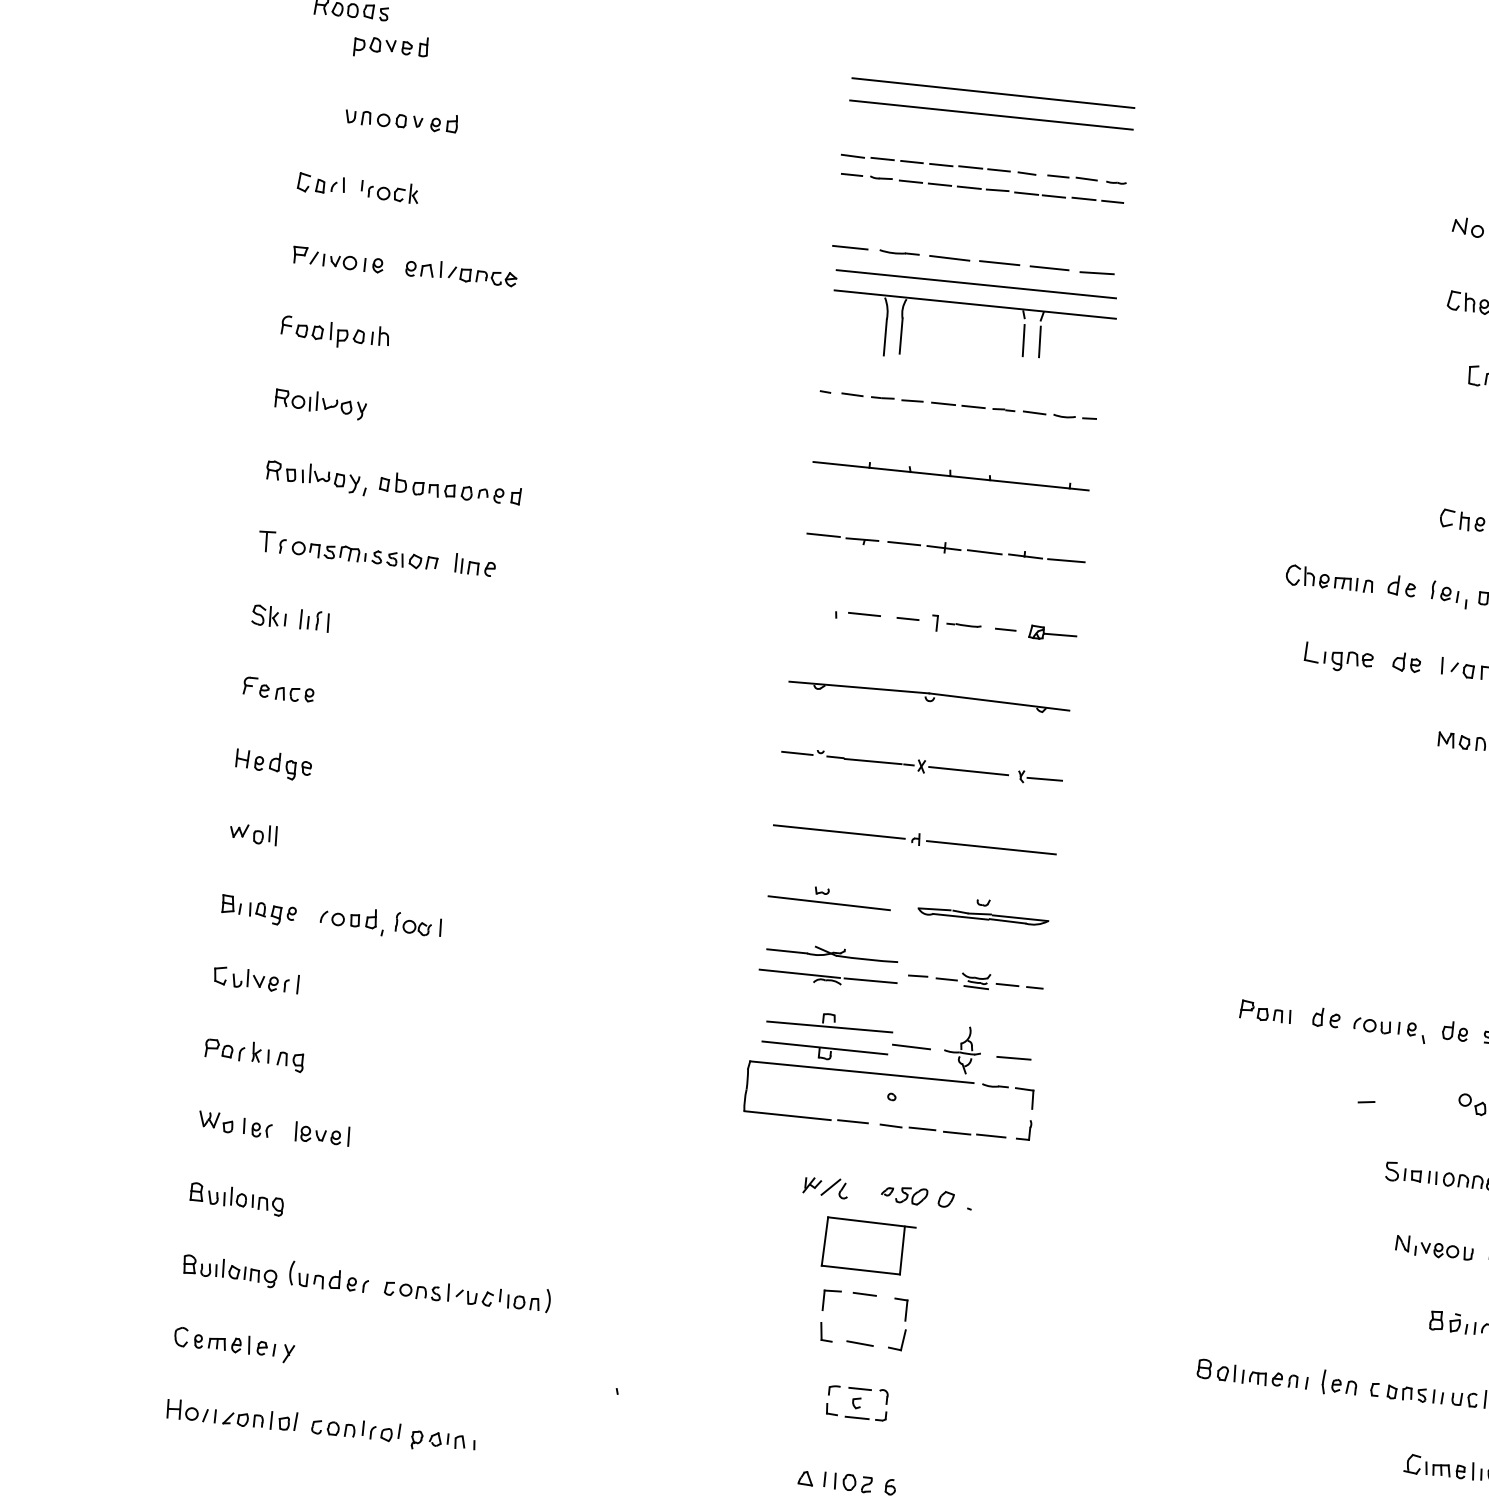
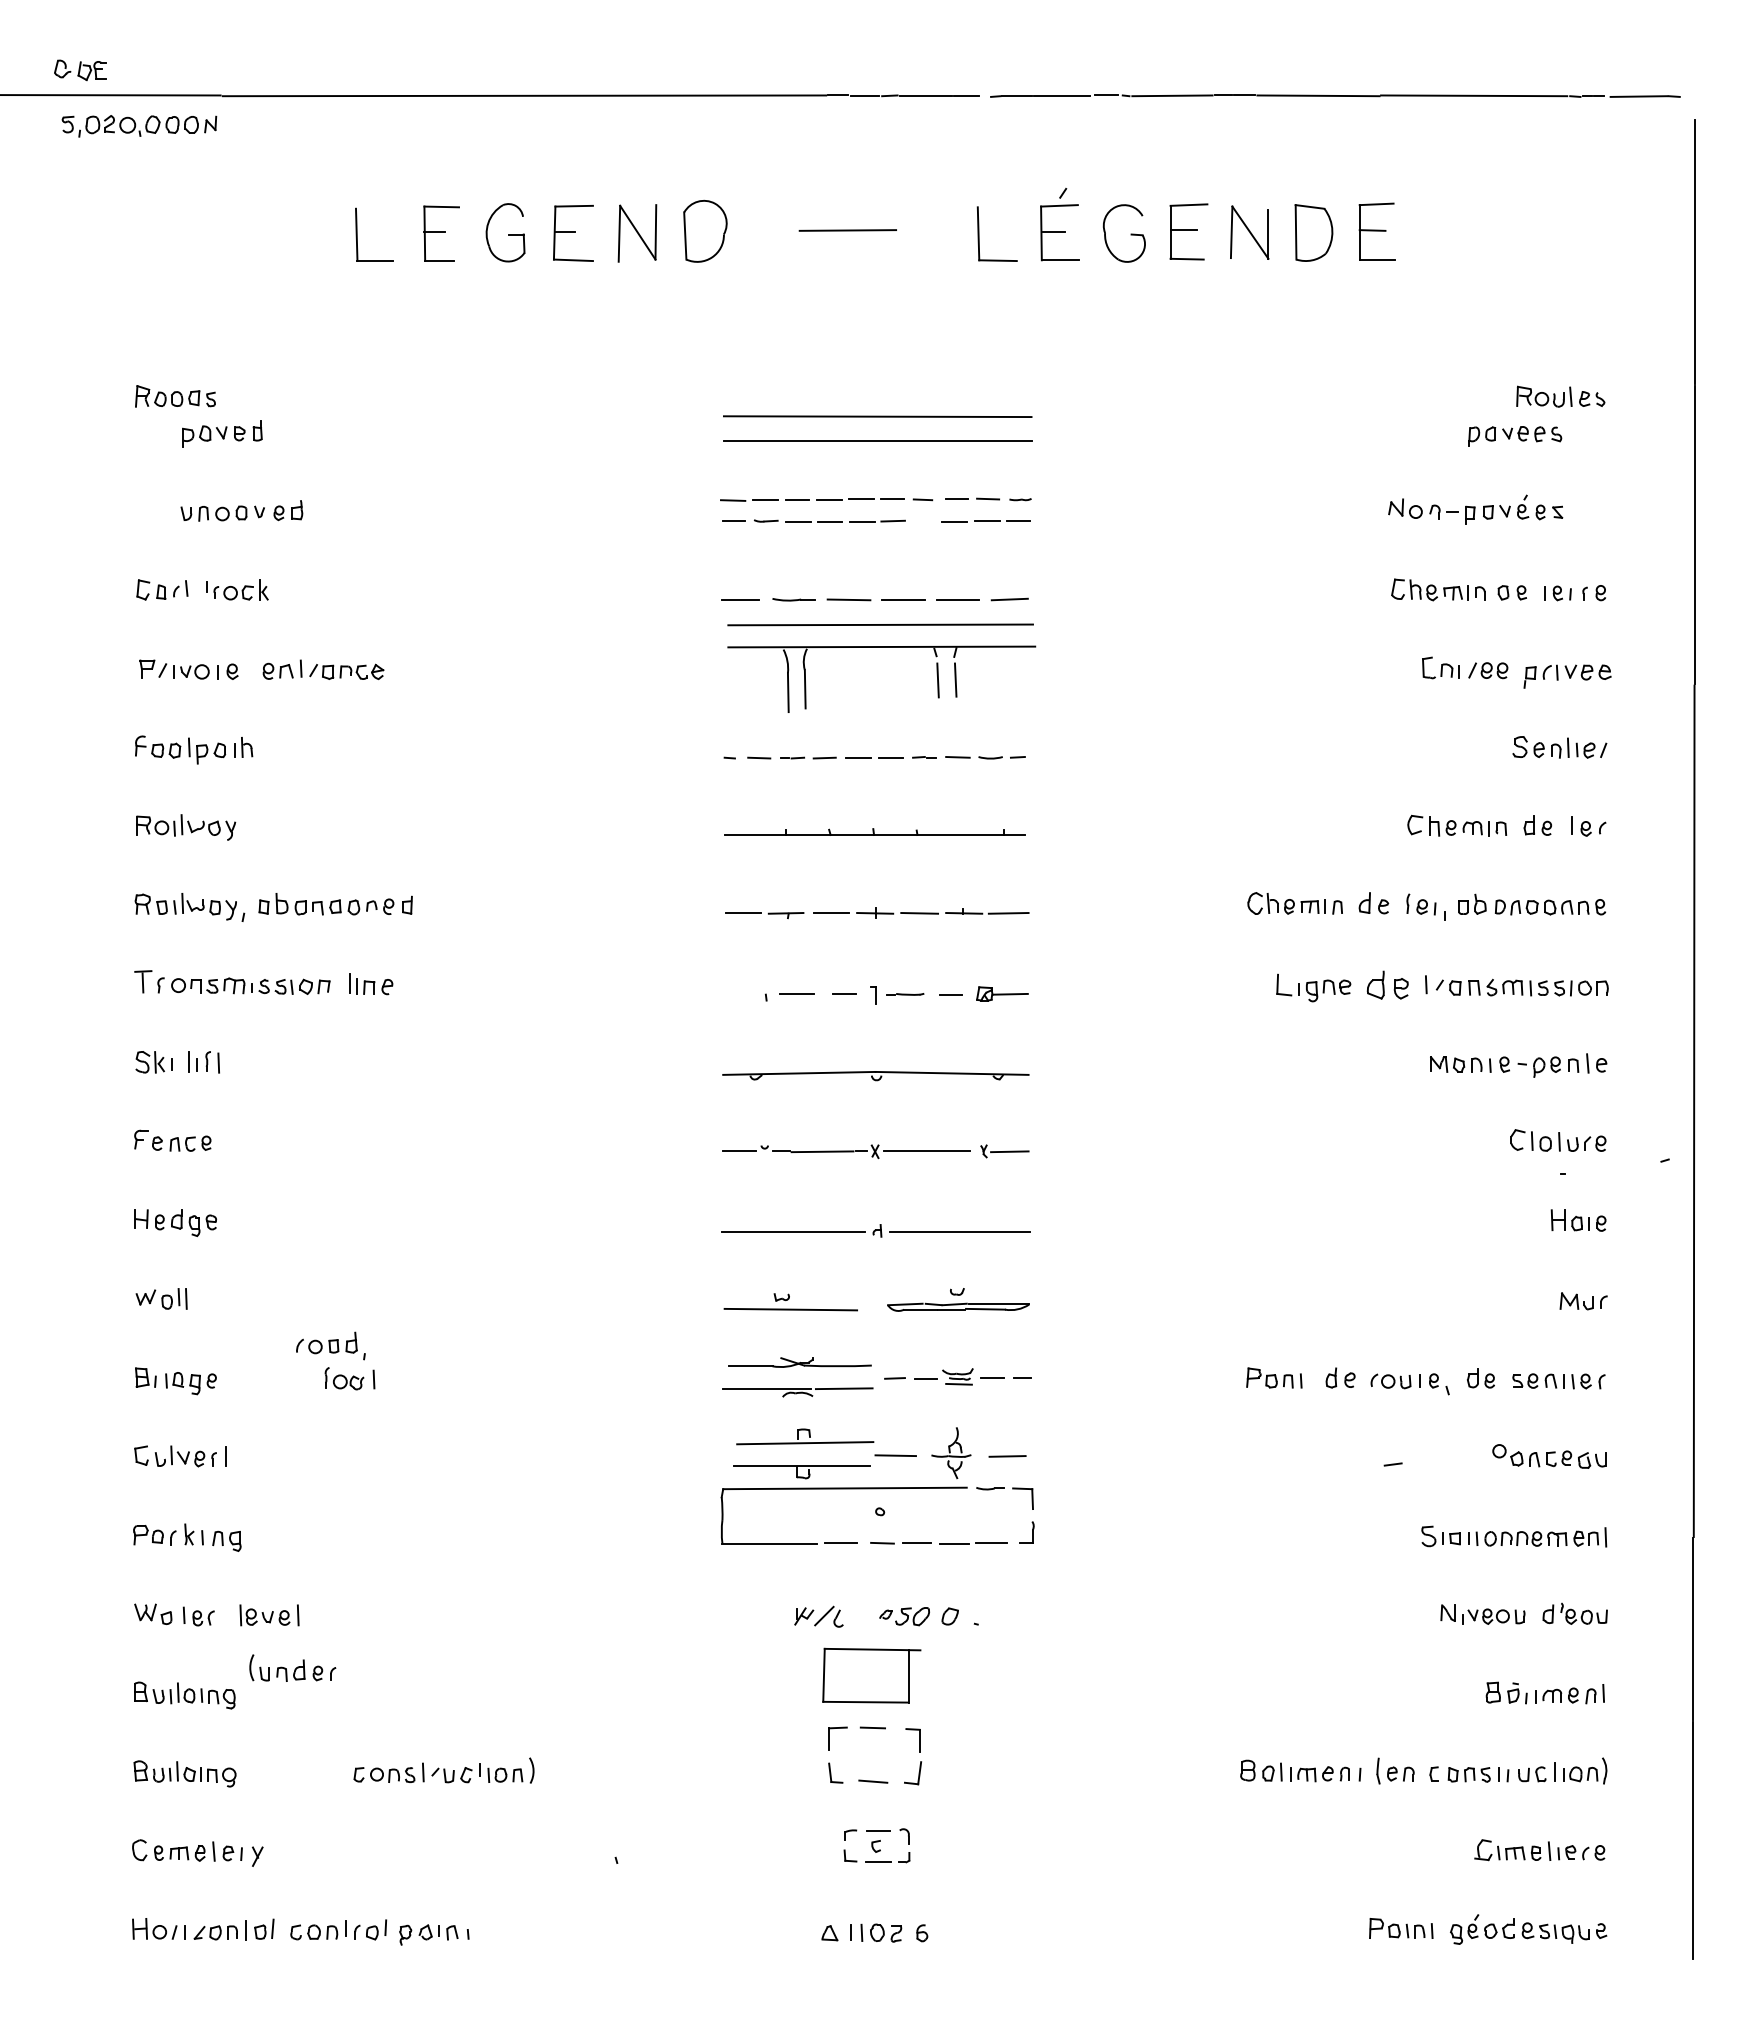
line: (1026, 193) -> (924, 521), removed
part: (1406, 661) -> (1387, 984), size x1.4
part: (352, 919) -> (330, 1345), moved
part: (329, 1276) -> (292, 1667), moved

